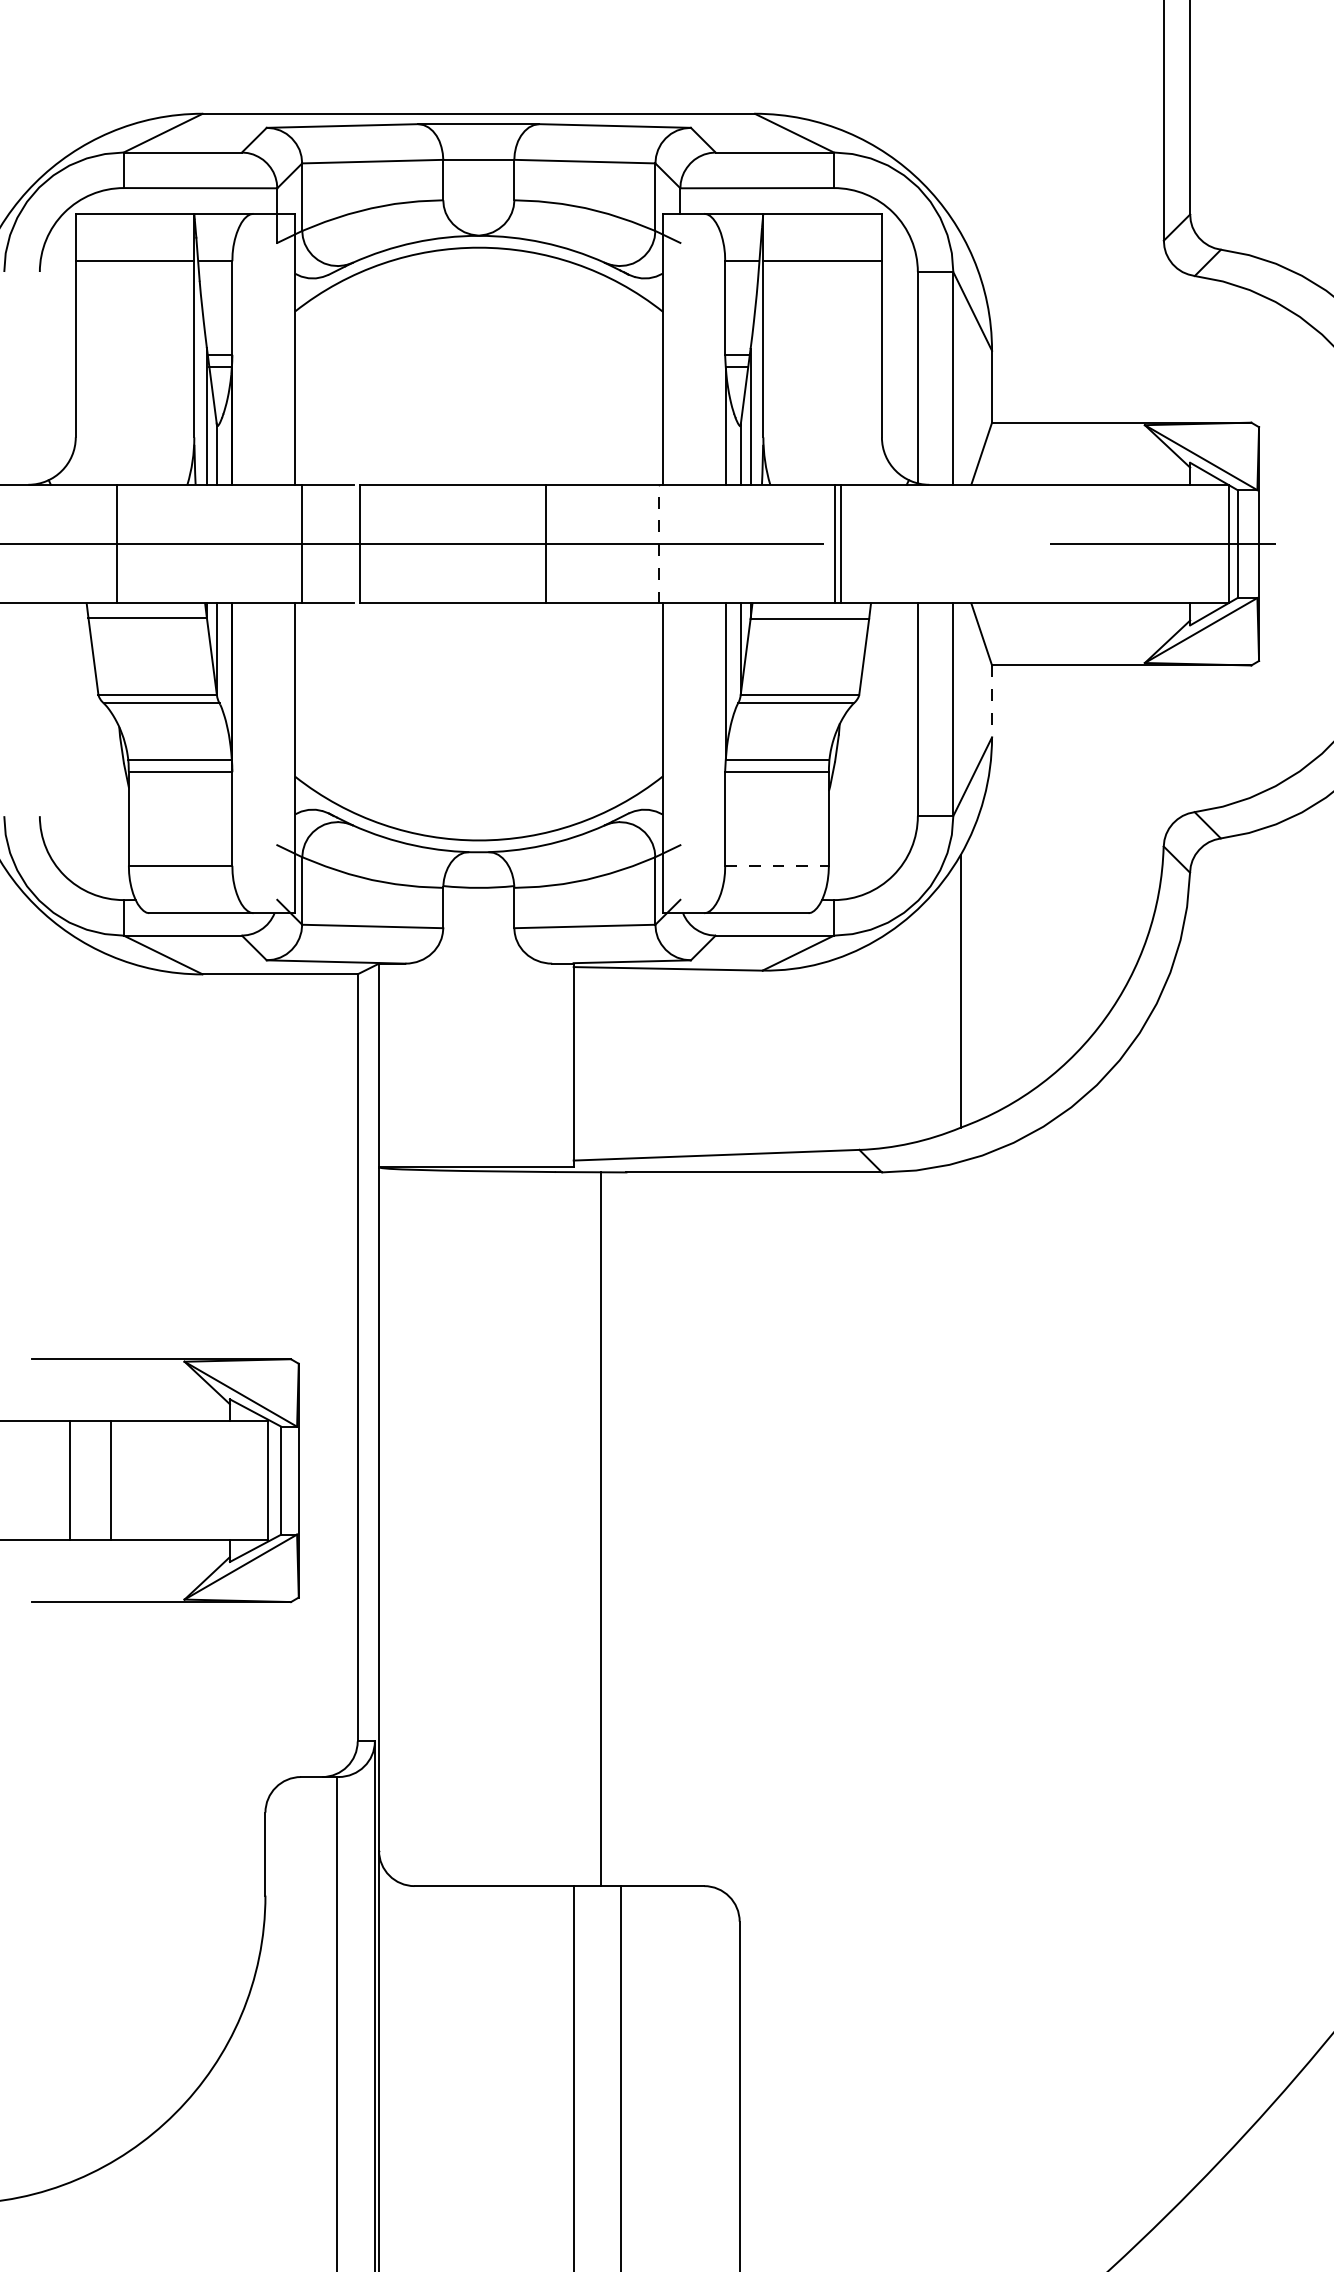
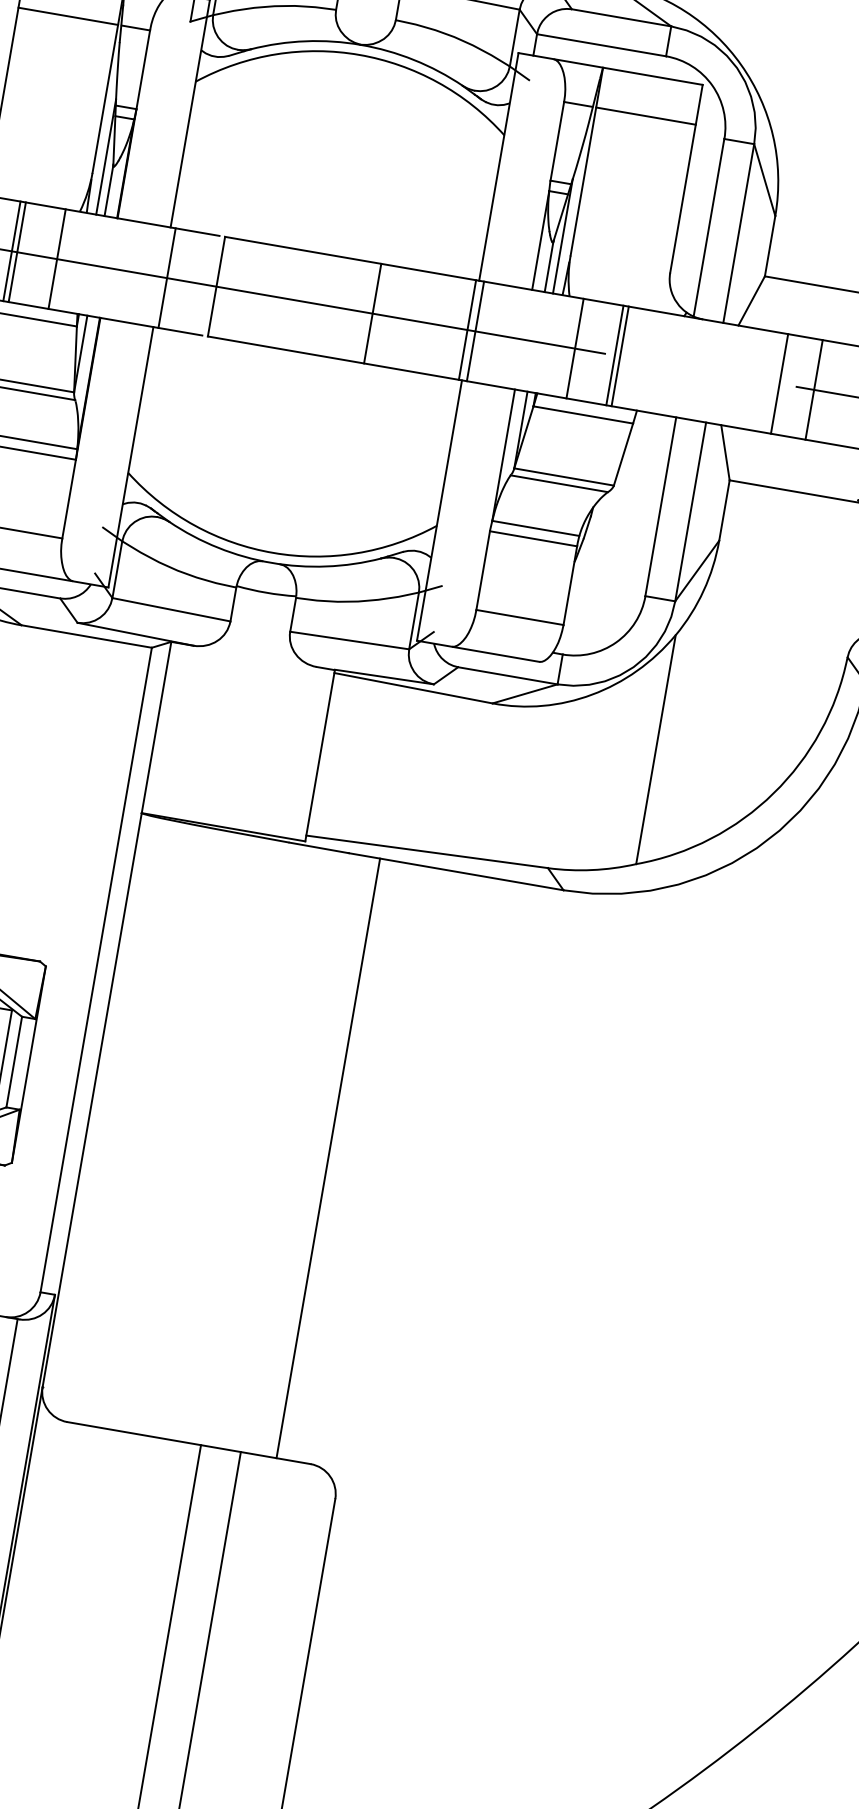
line: (123, 543) -> (17, 251), added
line: (170, 543) -> (57, 258), added
line: (659, 543) -> (467, 329), dashed -> solid
line: (668, 543) -> (475, 330), added
line: (787, 543) -> (575, 348), added
line: (1030, 543) -> (779, 383), added
line: (1071, 543) -> (814, 389), added
line: (992, 701) -> (724, 510), dashed -> solid
line: (777, 865) -> (520, 617), dashed -> solid
line: (600, 1529) -> (328, 1158), moved

